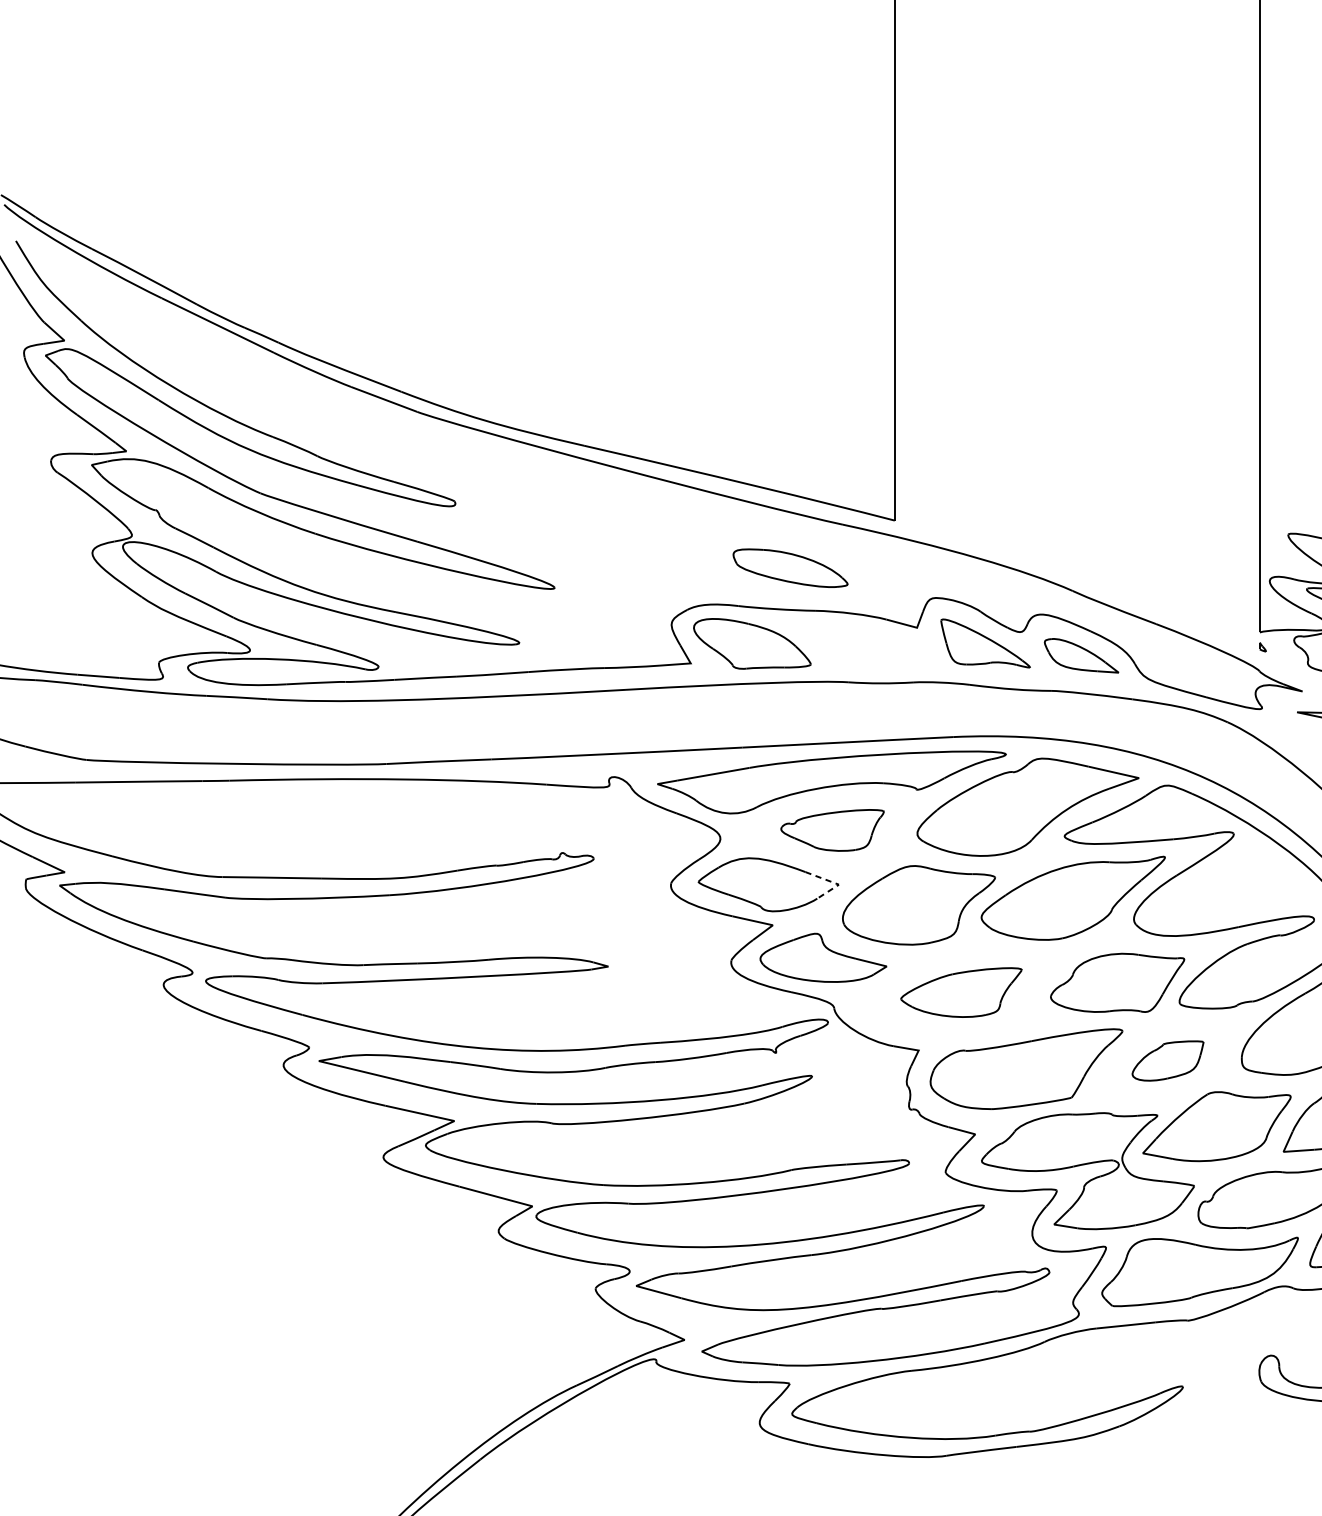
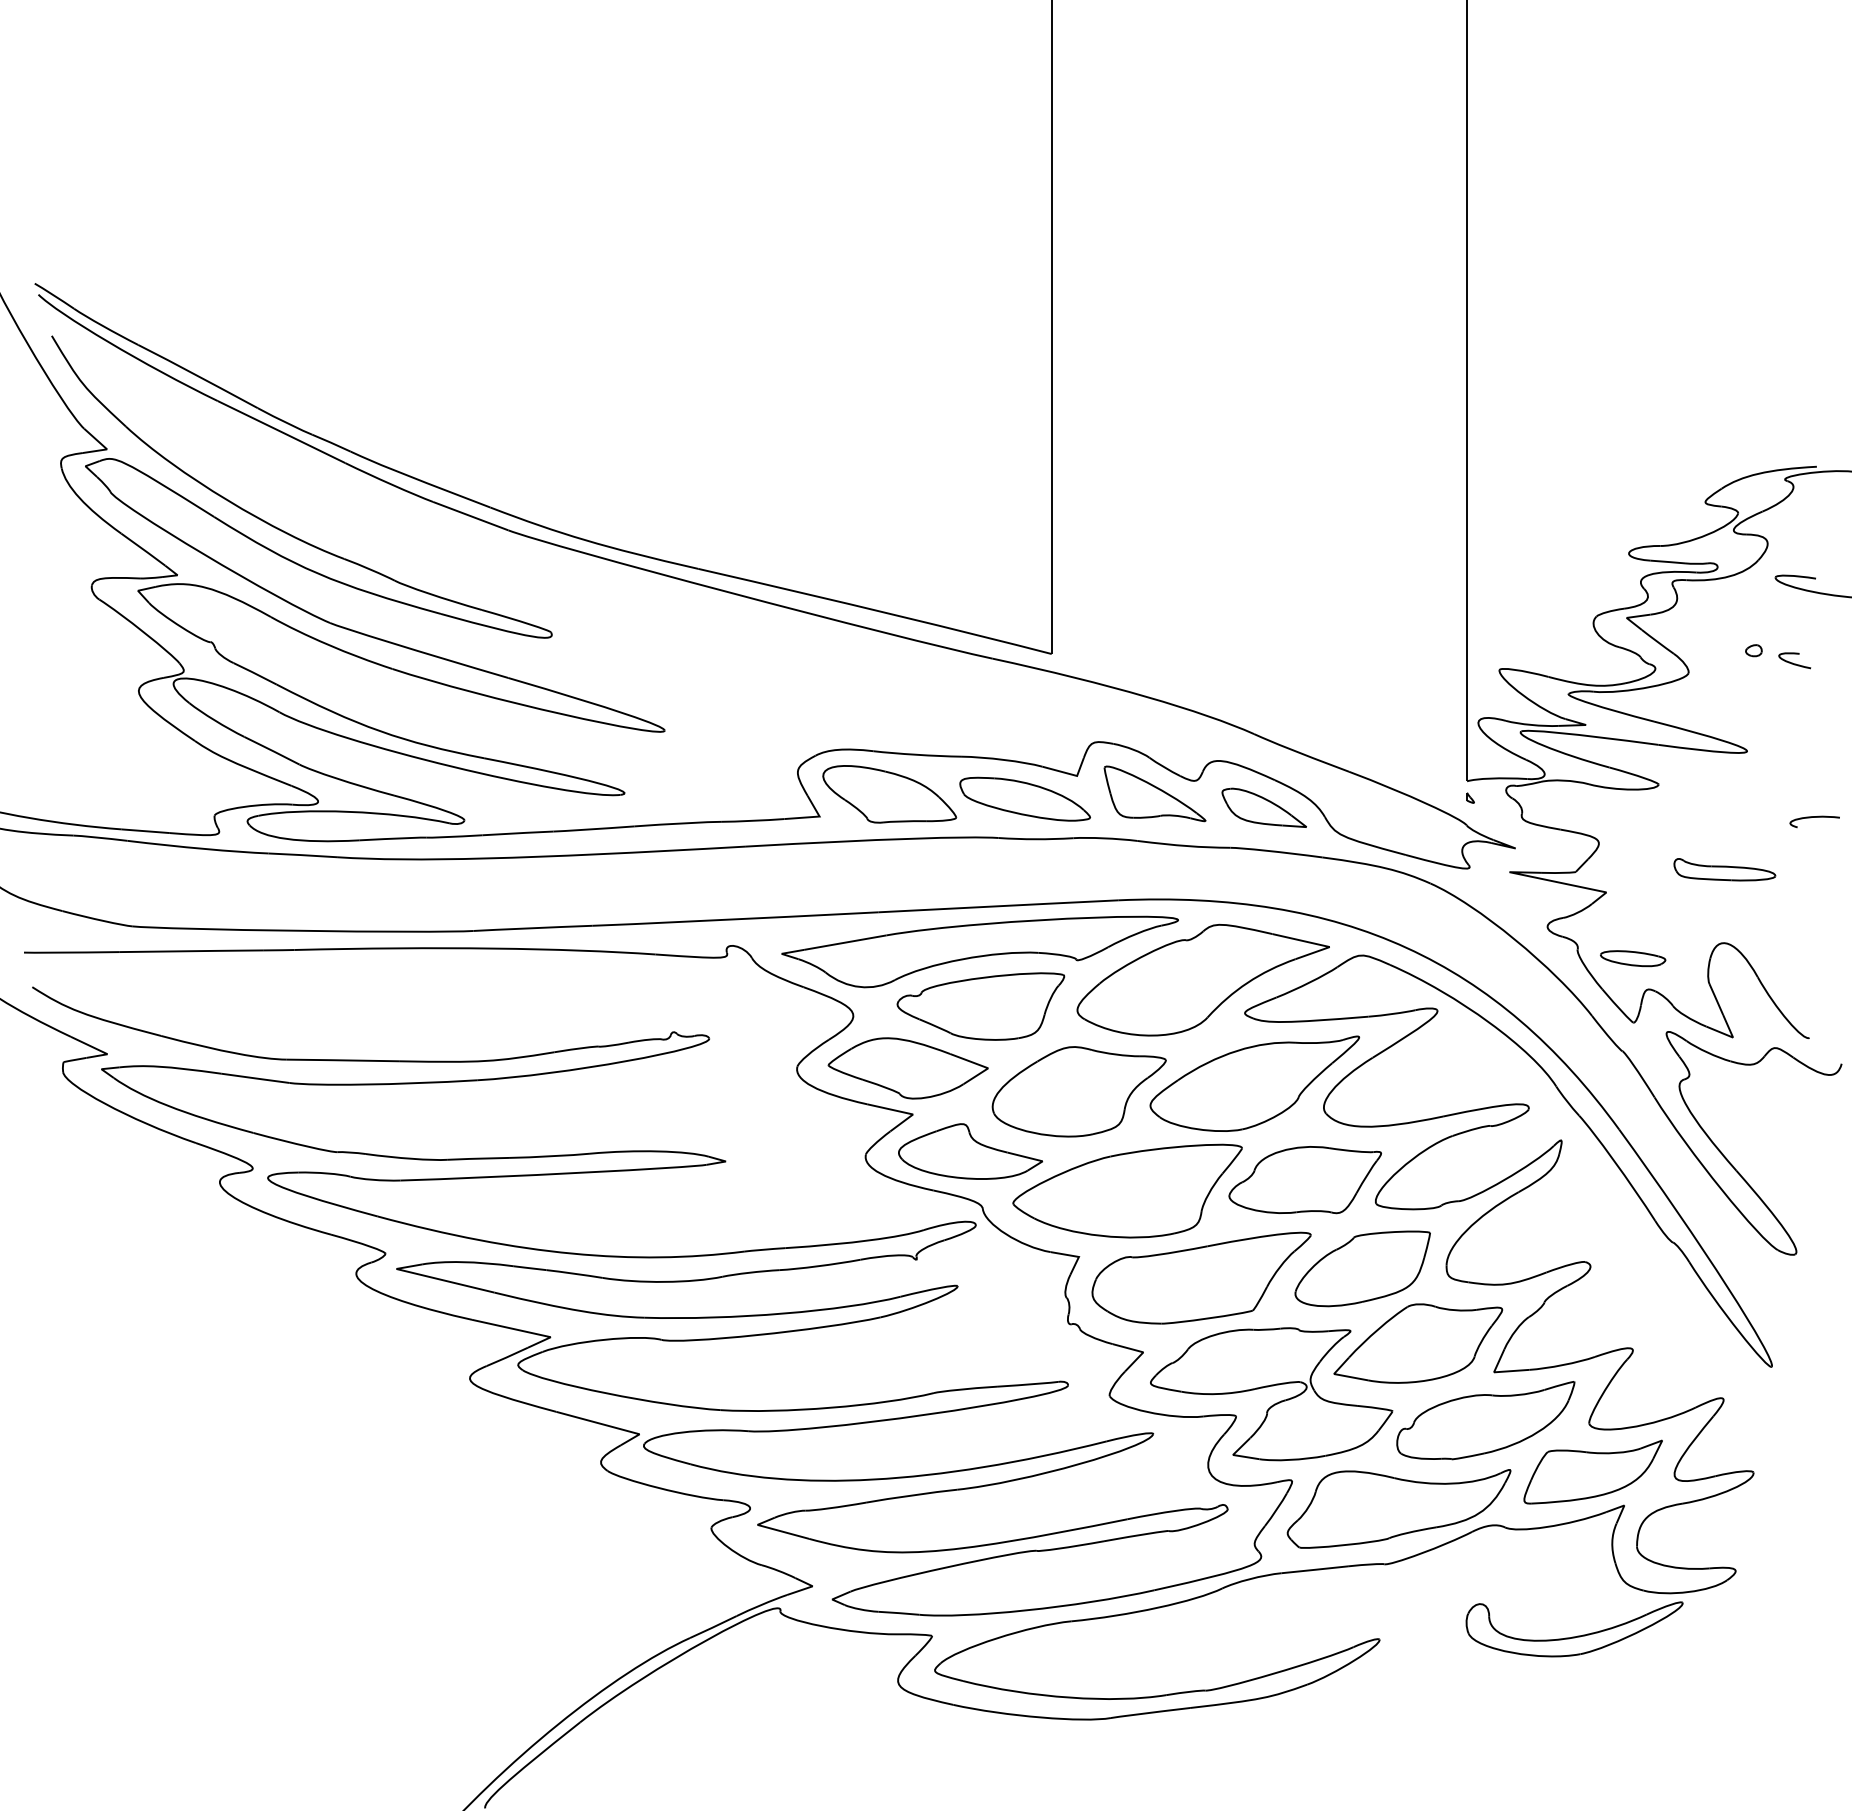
part: (789, 567) -> (1024, 798), moved
part: (832, 830) -> (980, 1006), size x1.43
line: (834, 883) -> (983, 1066), dashed -> solid
part: (961, 992) -> (1127, 1190), size x1.67
part: (1167, 1060) -> (1362, 1268), size x1.67

